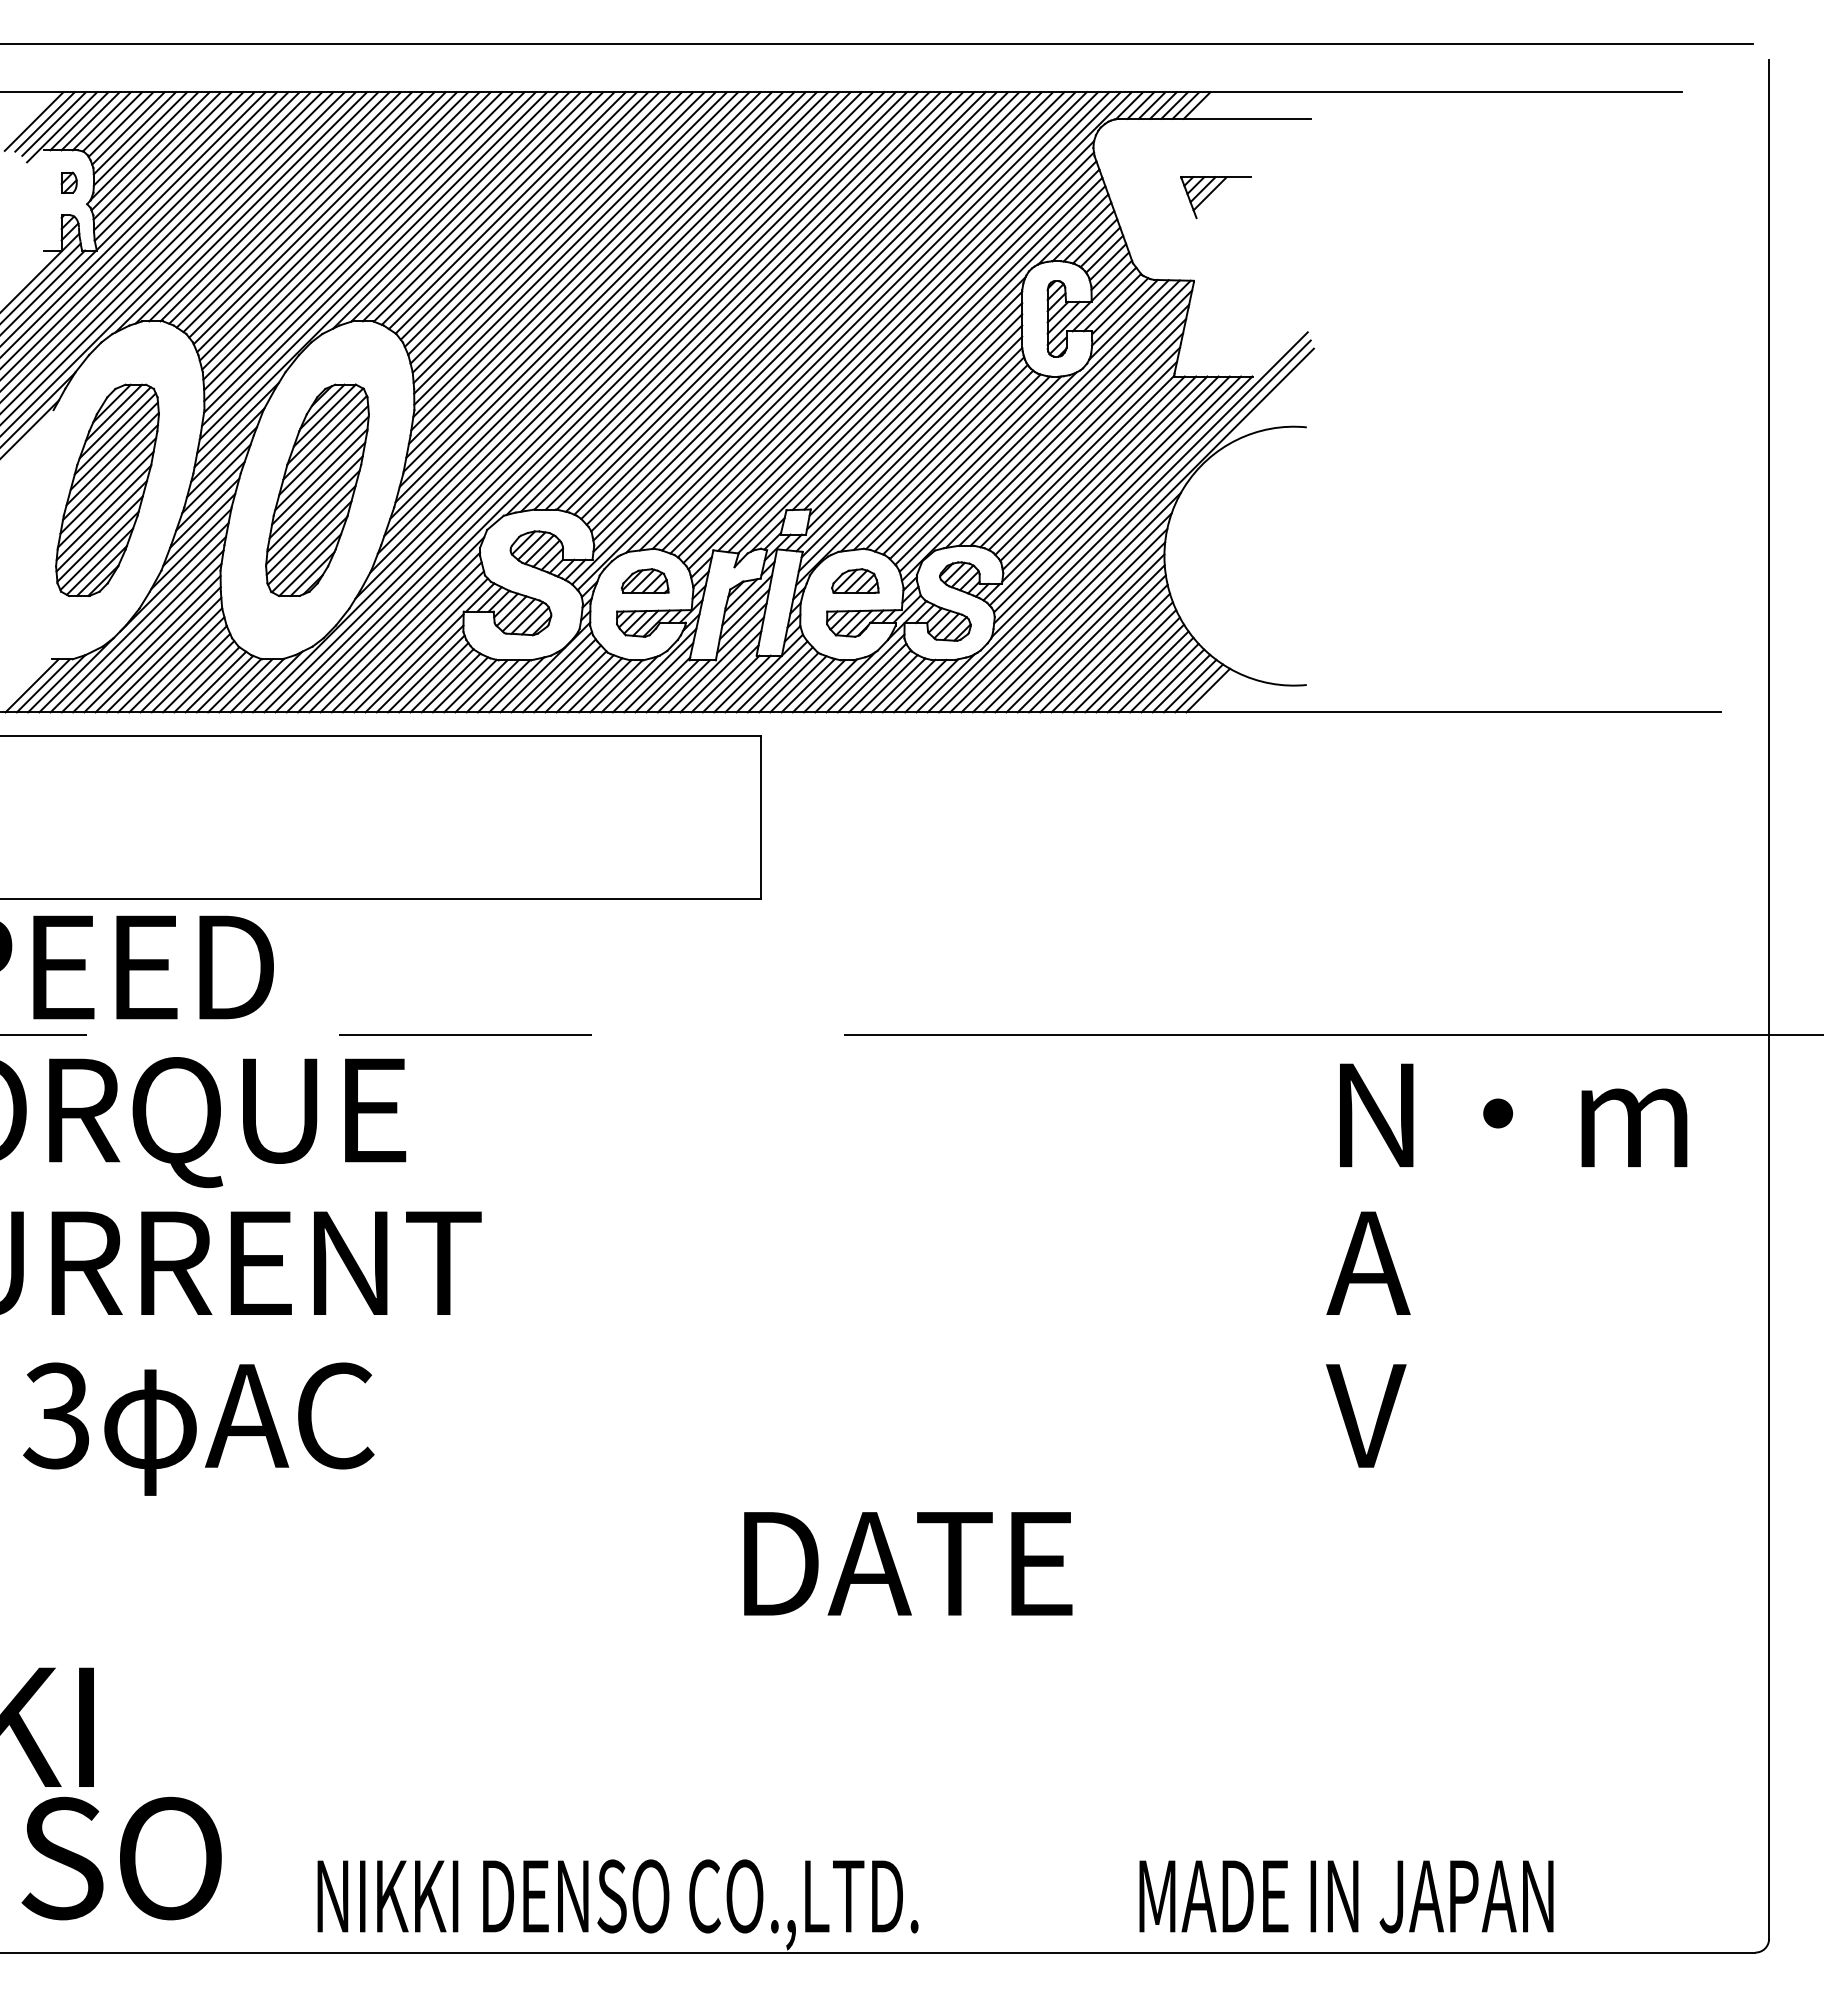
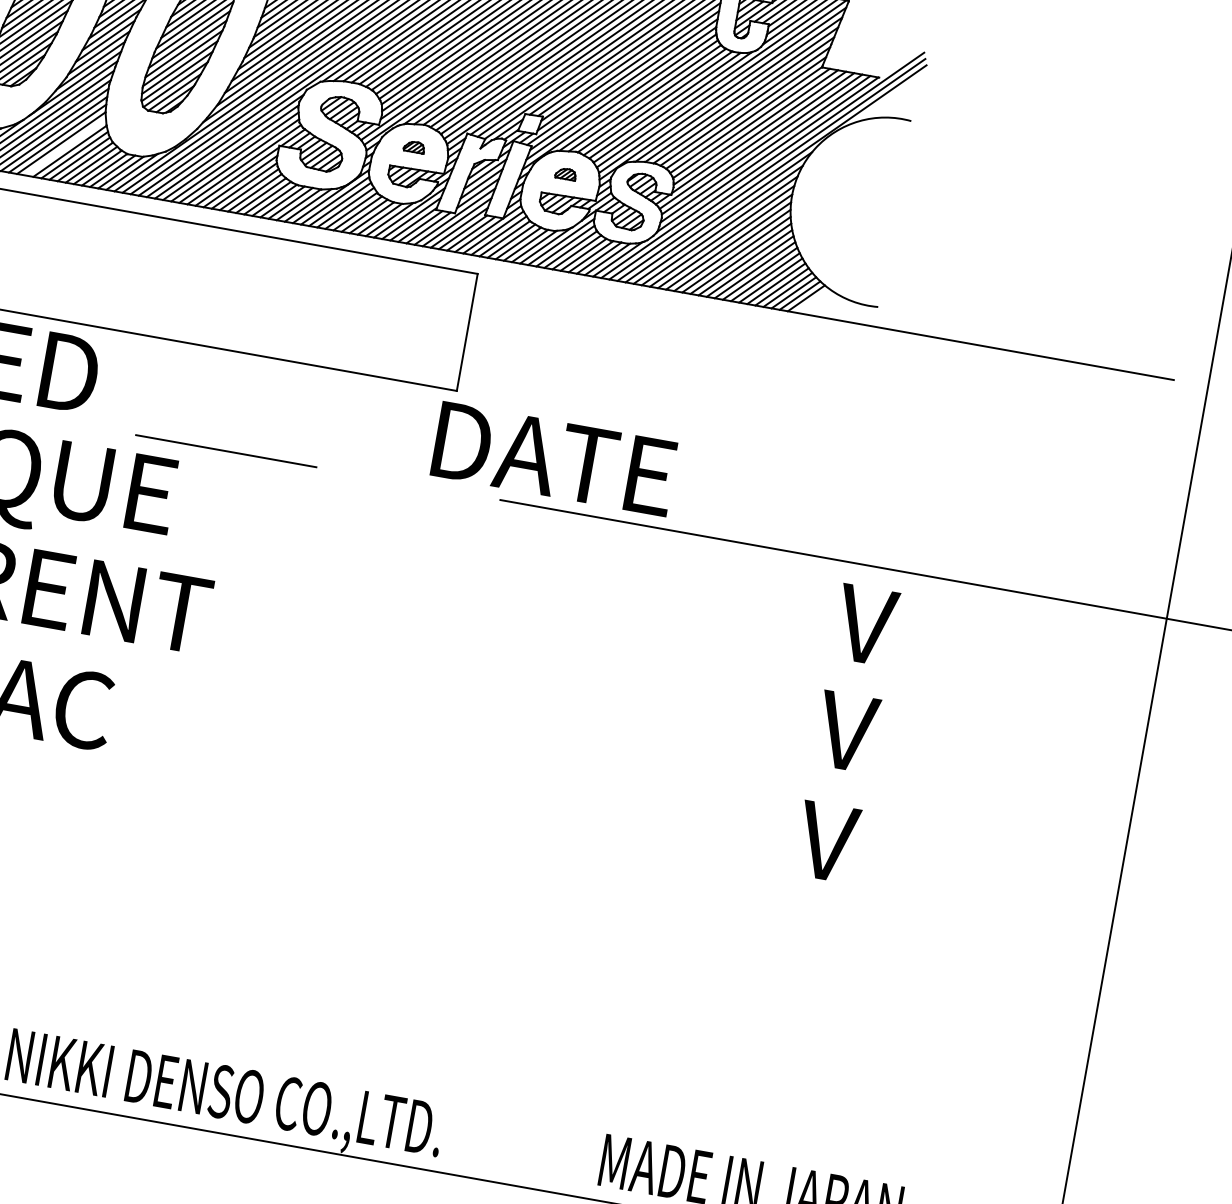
part: (645, 580) -> (414, 146), size x0.6
part: (855, 580) -> (566, 173), size x0.6
line: (176, 664) -> (65, 146), removed
text: (1506, 1115) -> (966, 643), N・m -> V
text: (1368, 1262) -> (848, 731), A -> V
text: (908, 1563) -> (554, 458), moved

